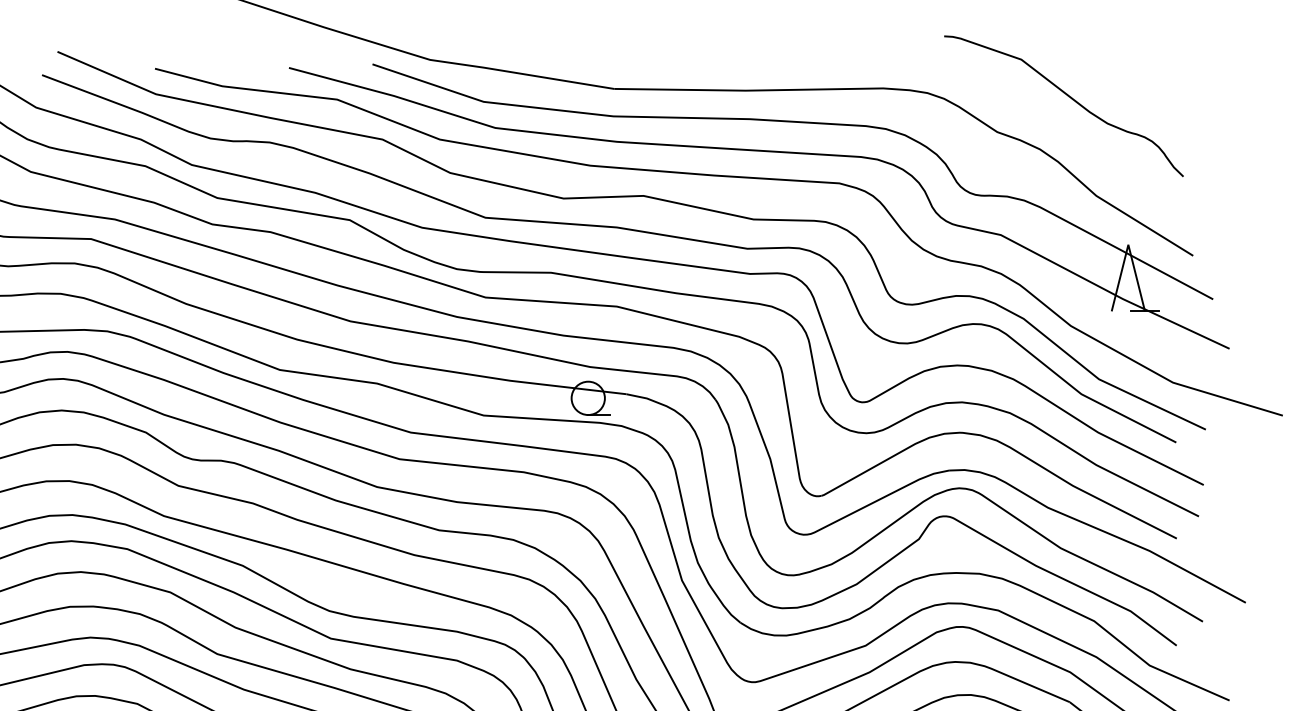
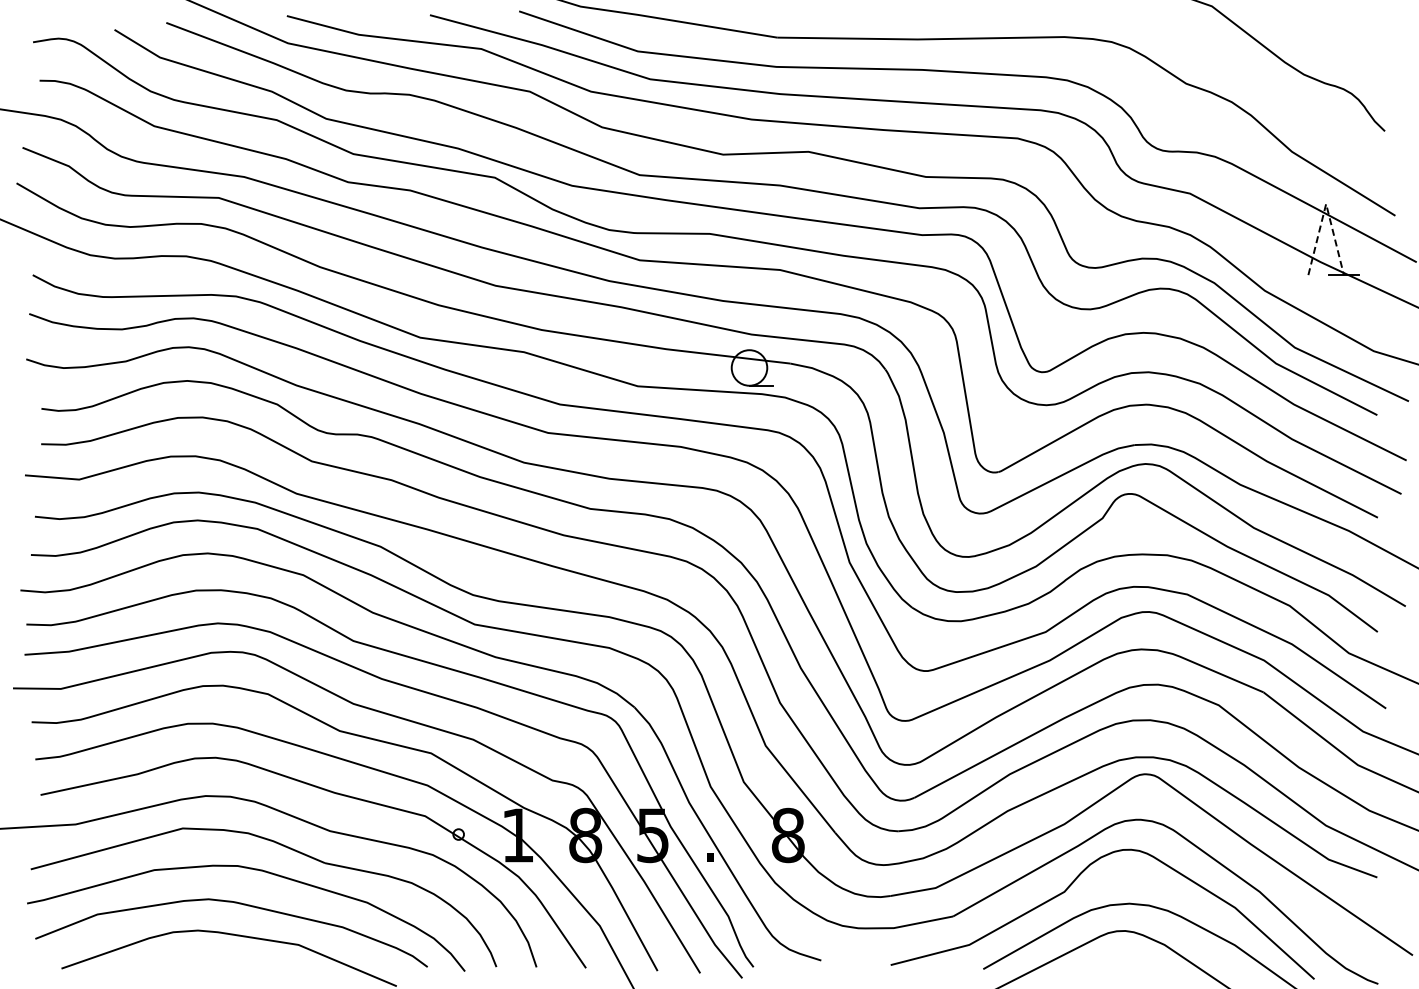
line: (1128, 245) -> (1326, 204), solid -> dashed

